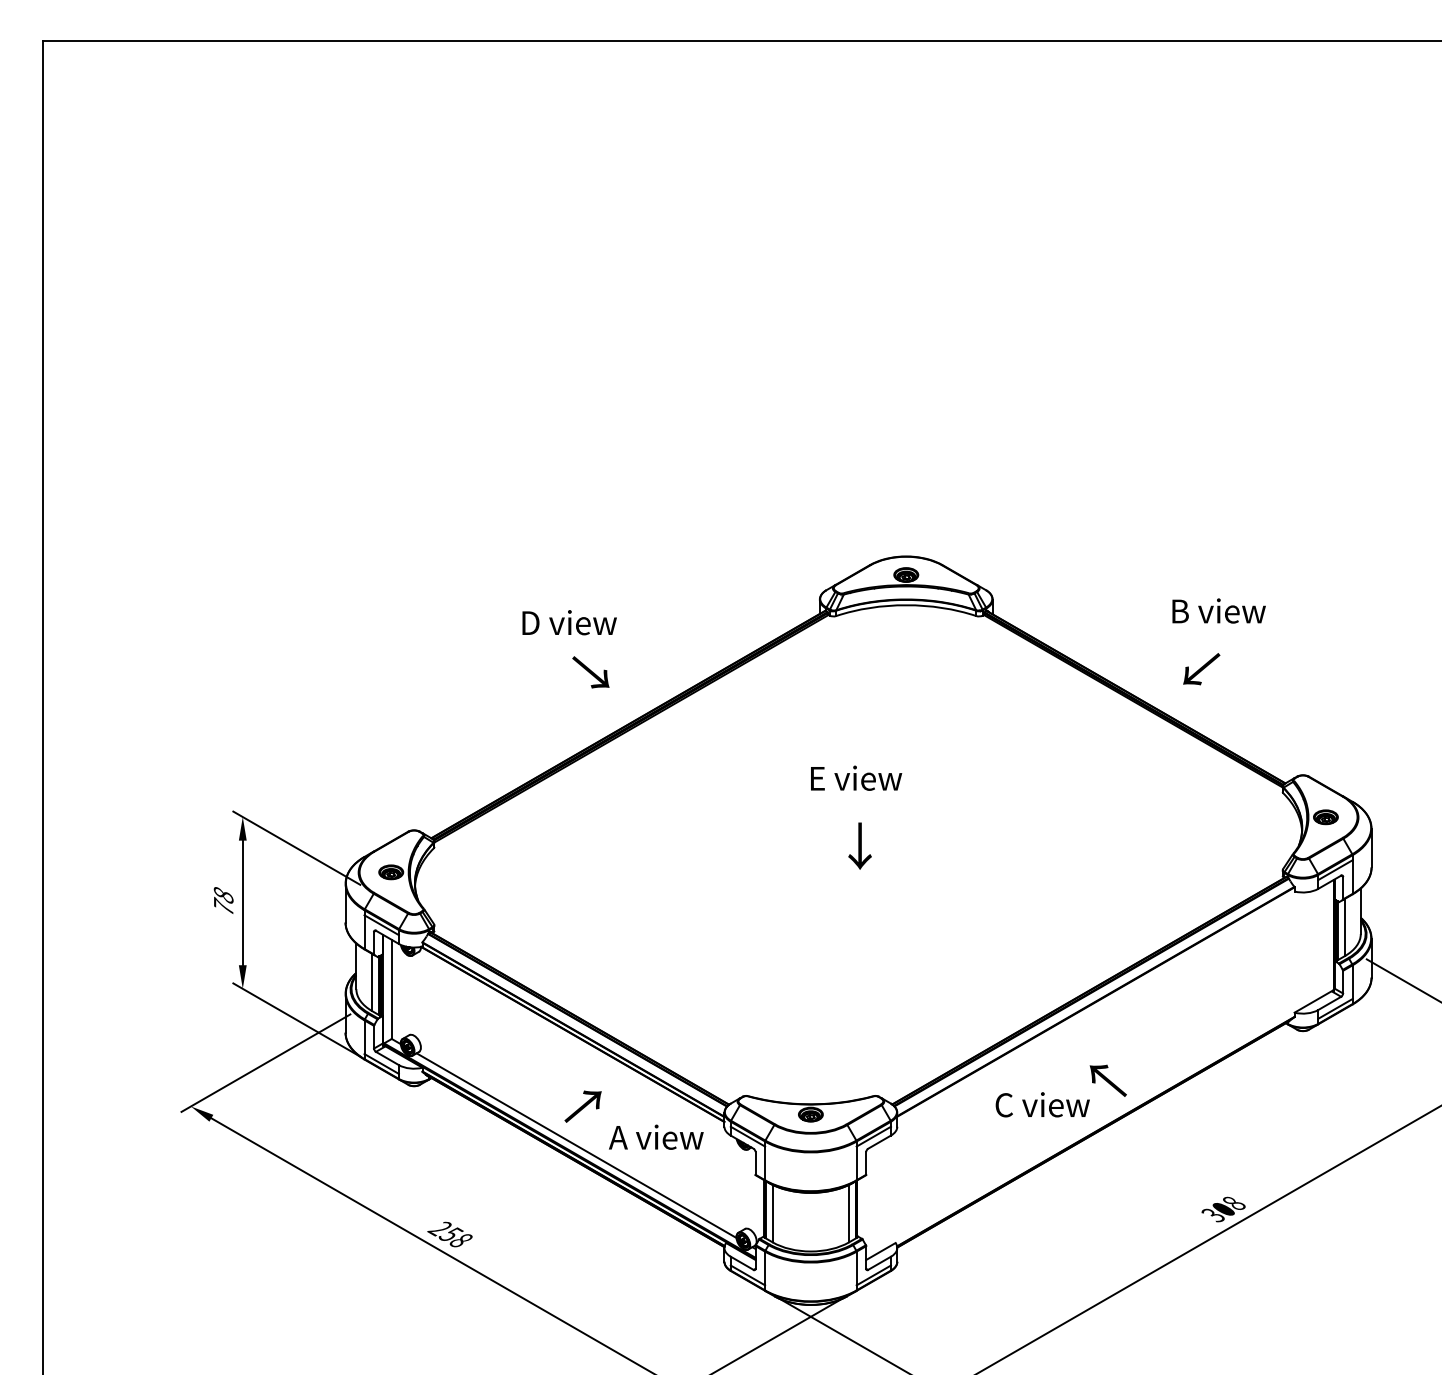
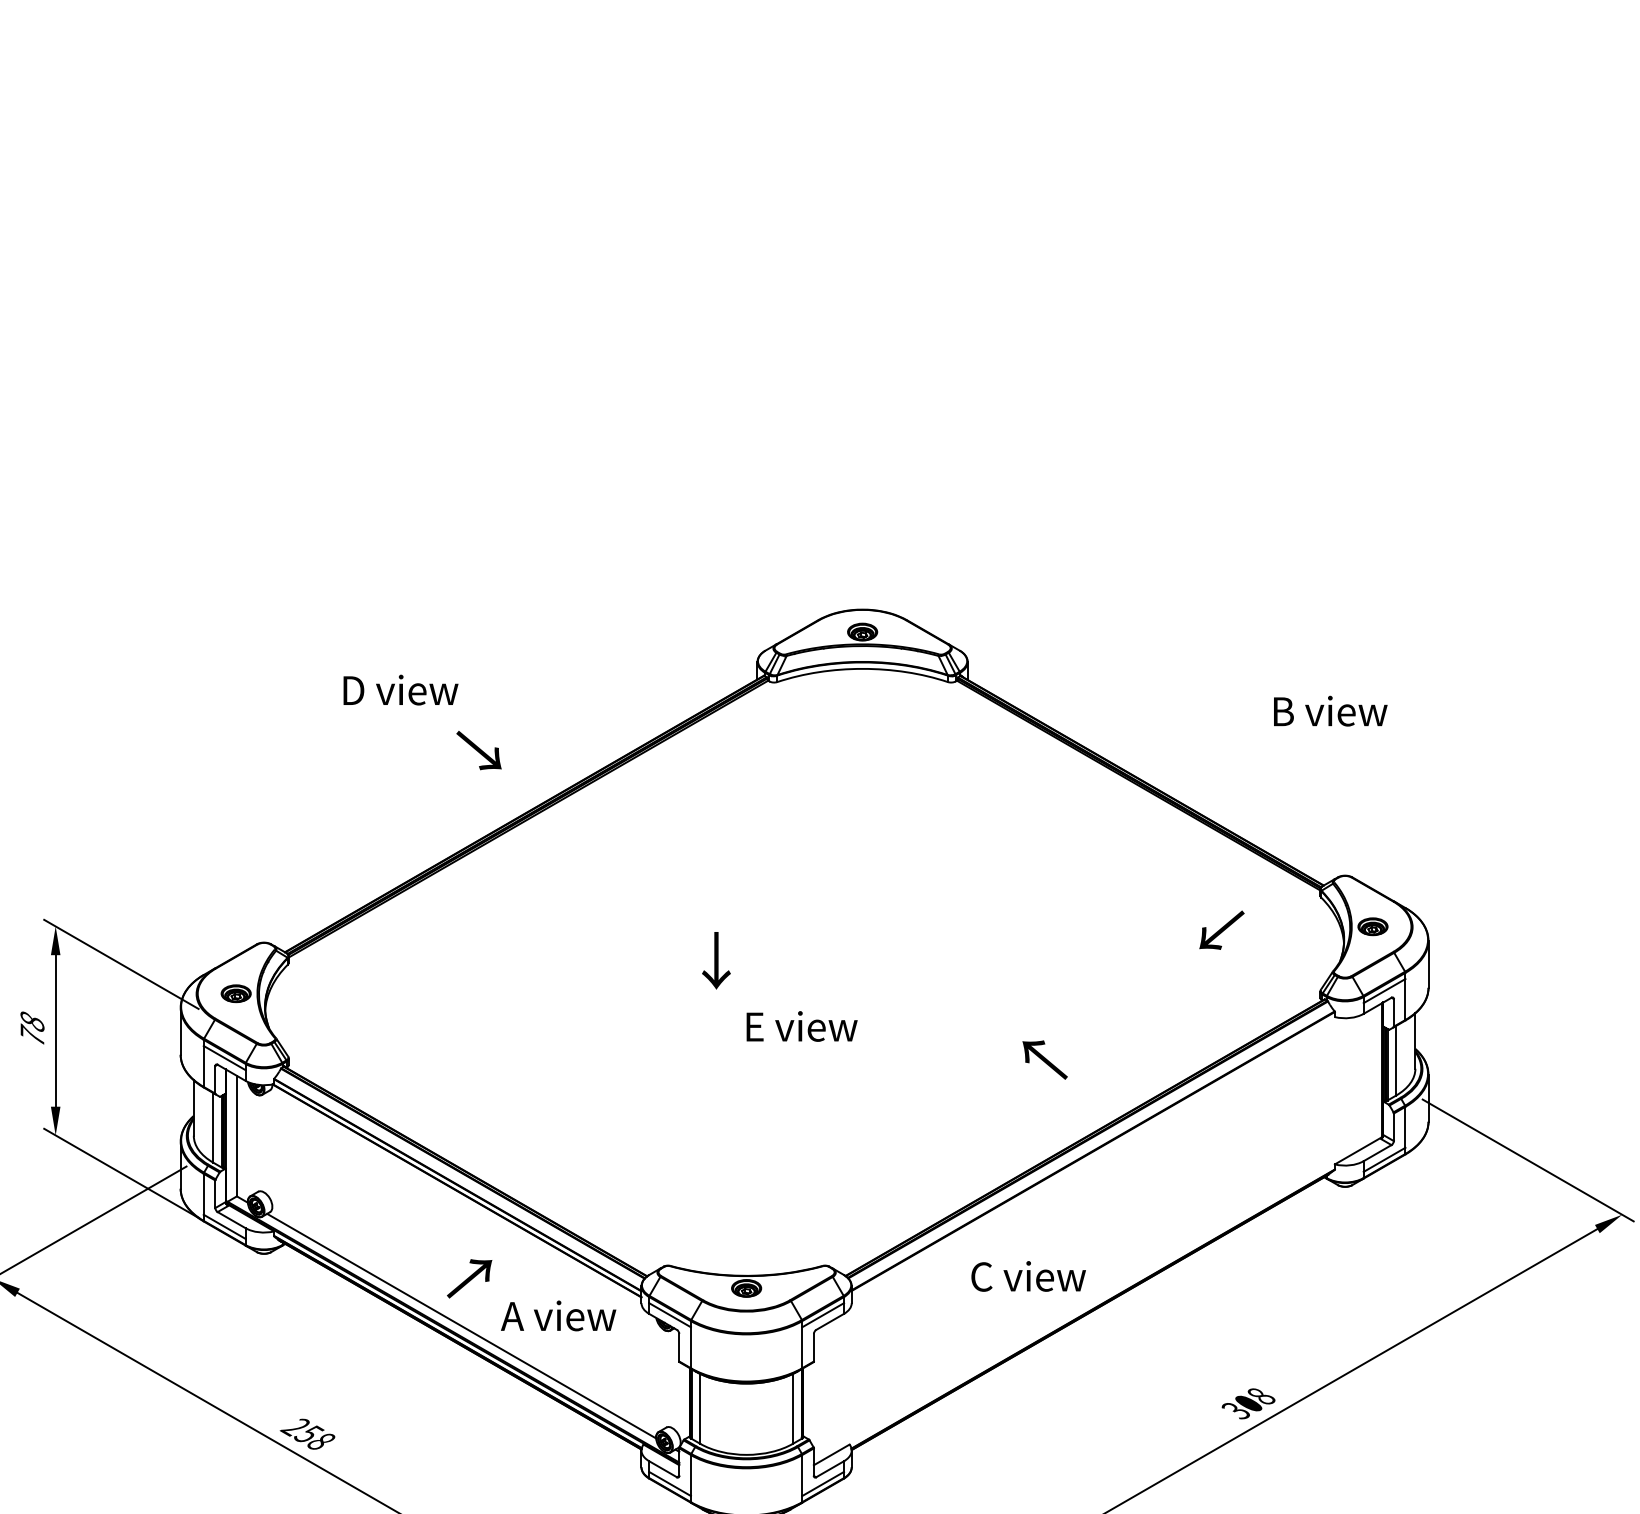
text: (1218, 610) -> (1329, 710), moved
text: (569, 622) -> (400, 689), moved
text: (1201, 669) -> (1221, 930), moved
text: (856, 777) -> (802, 1025), moved
text: (859, 845) -> (715, 959), moved
text: (1107, 1080) -> (1044, 1059), moved

